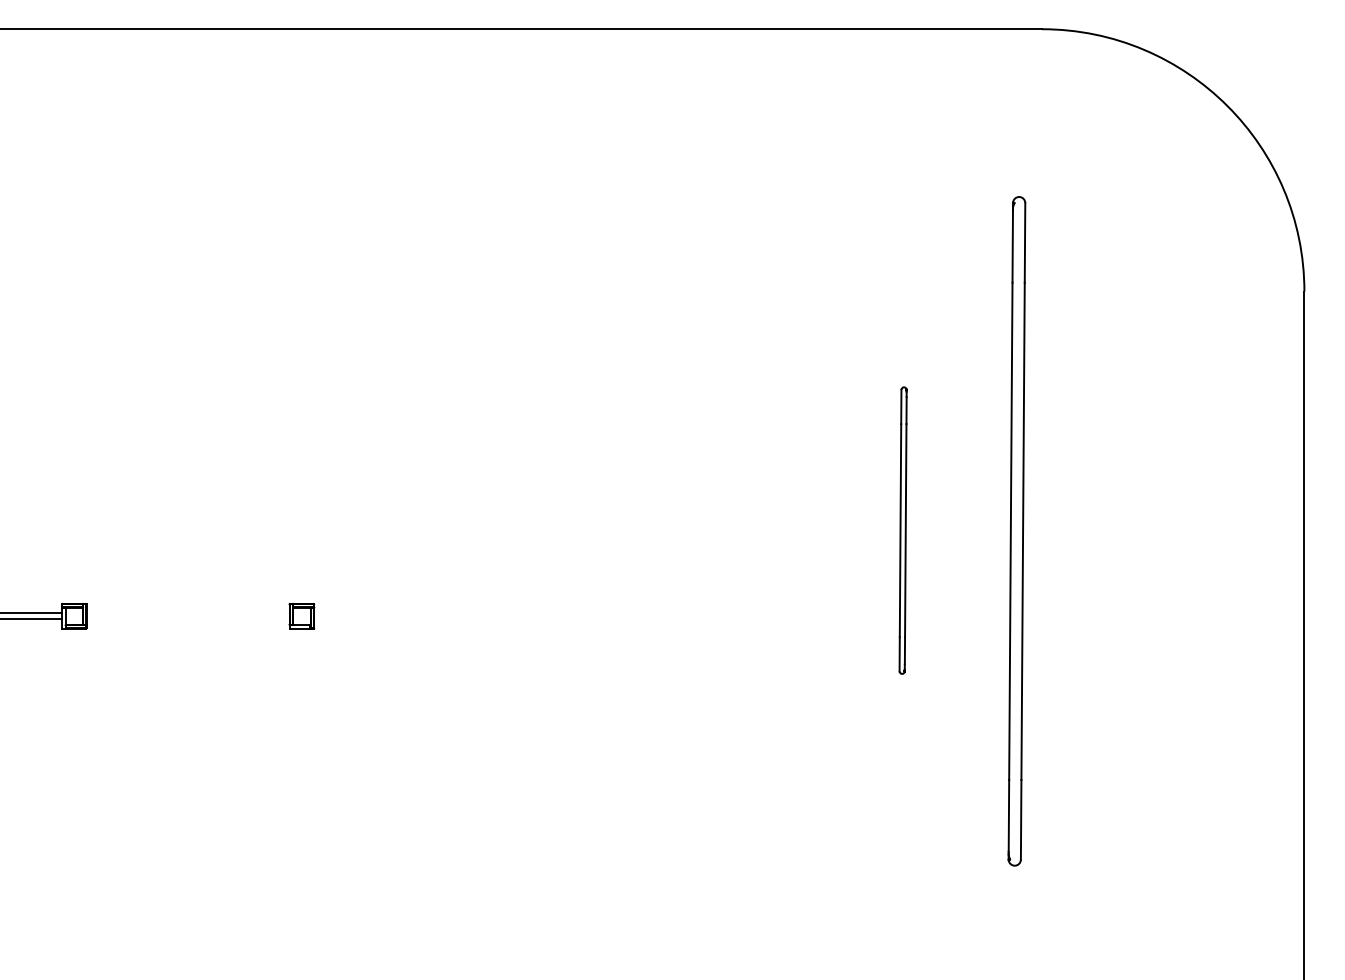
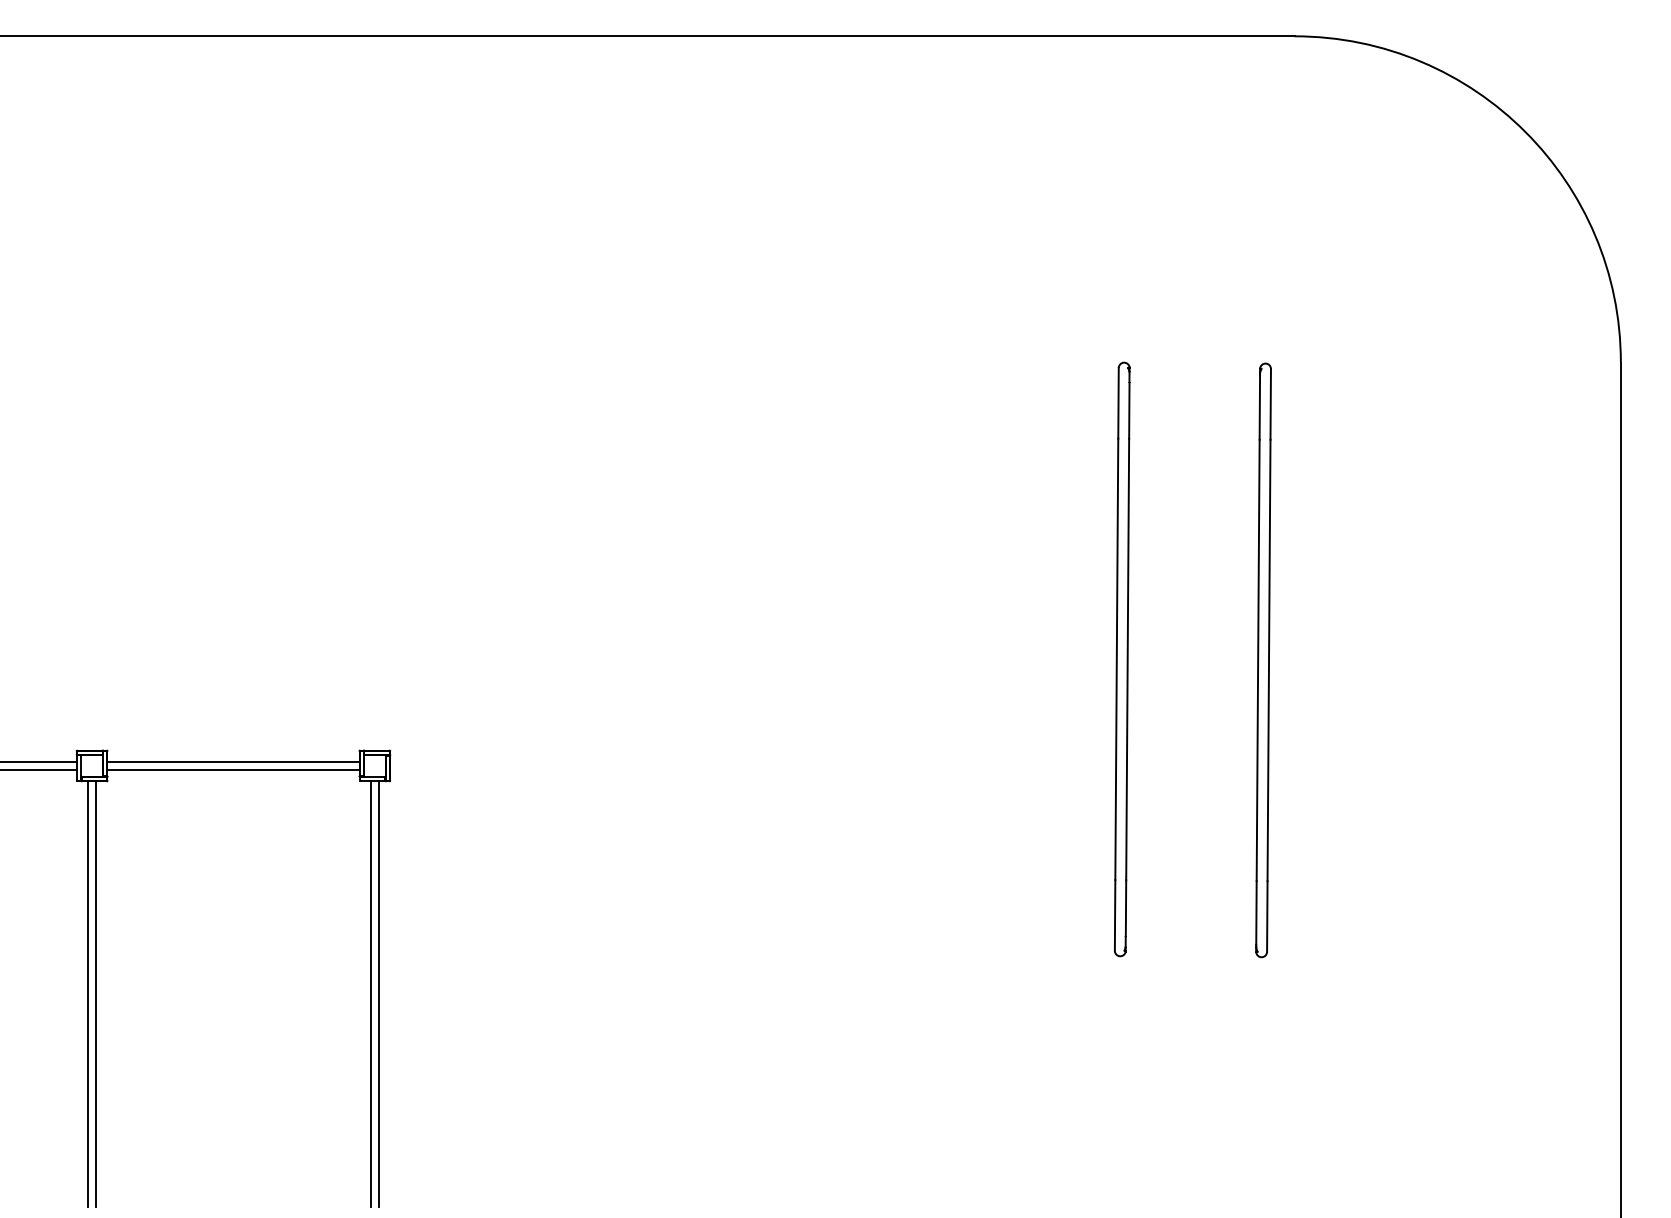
part: (902, 530) -> (1121, 659), size x1.67
part: (1016, 531) -> (1263, 660), size x0.71
line: (188, 613) -> (233, 762), added
line: (188, 619) -> (233, 769), added
line: (71, 800) -> (88, 994), added
line: (77, 800) -> (95, 994), added
line: (299, 800) -> (371, 994), added
line: (304, 800) -> (378, 994), added

